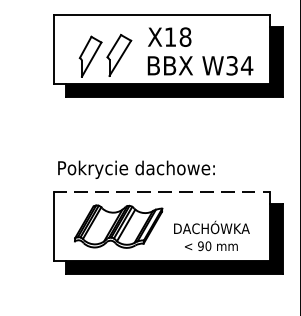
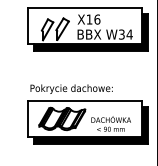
text: (185, 37) -> (97, 19), X18 -> X16
line: (162, 191) -> (85, 100), dashed -> solid

